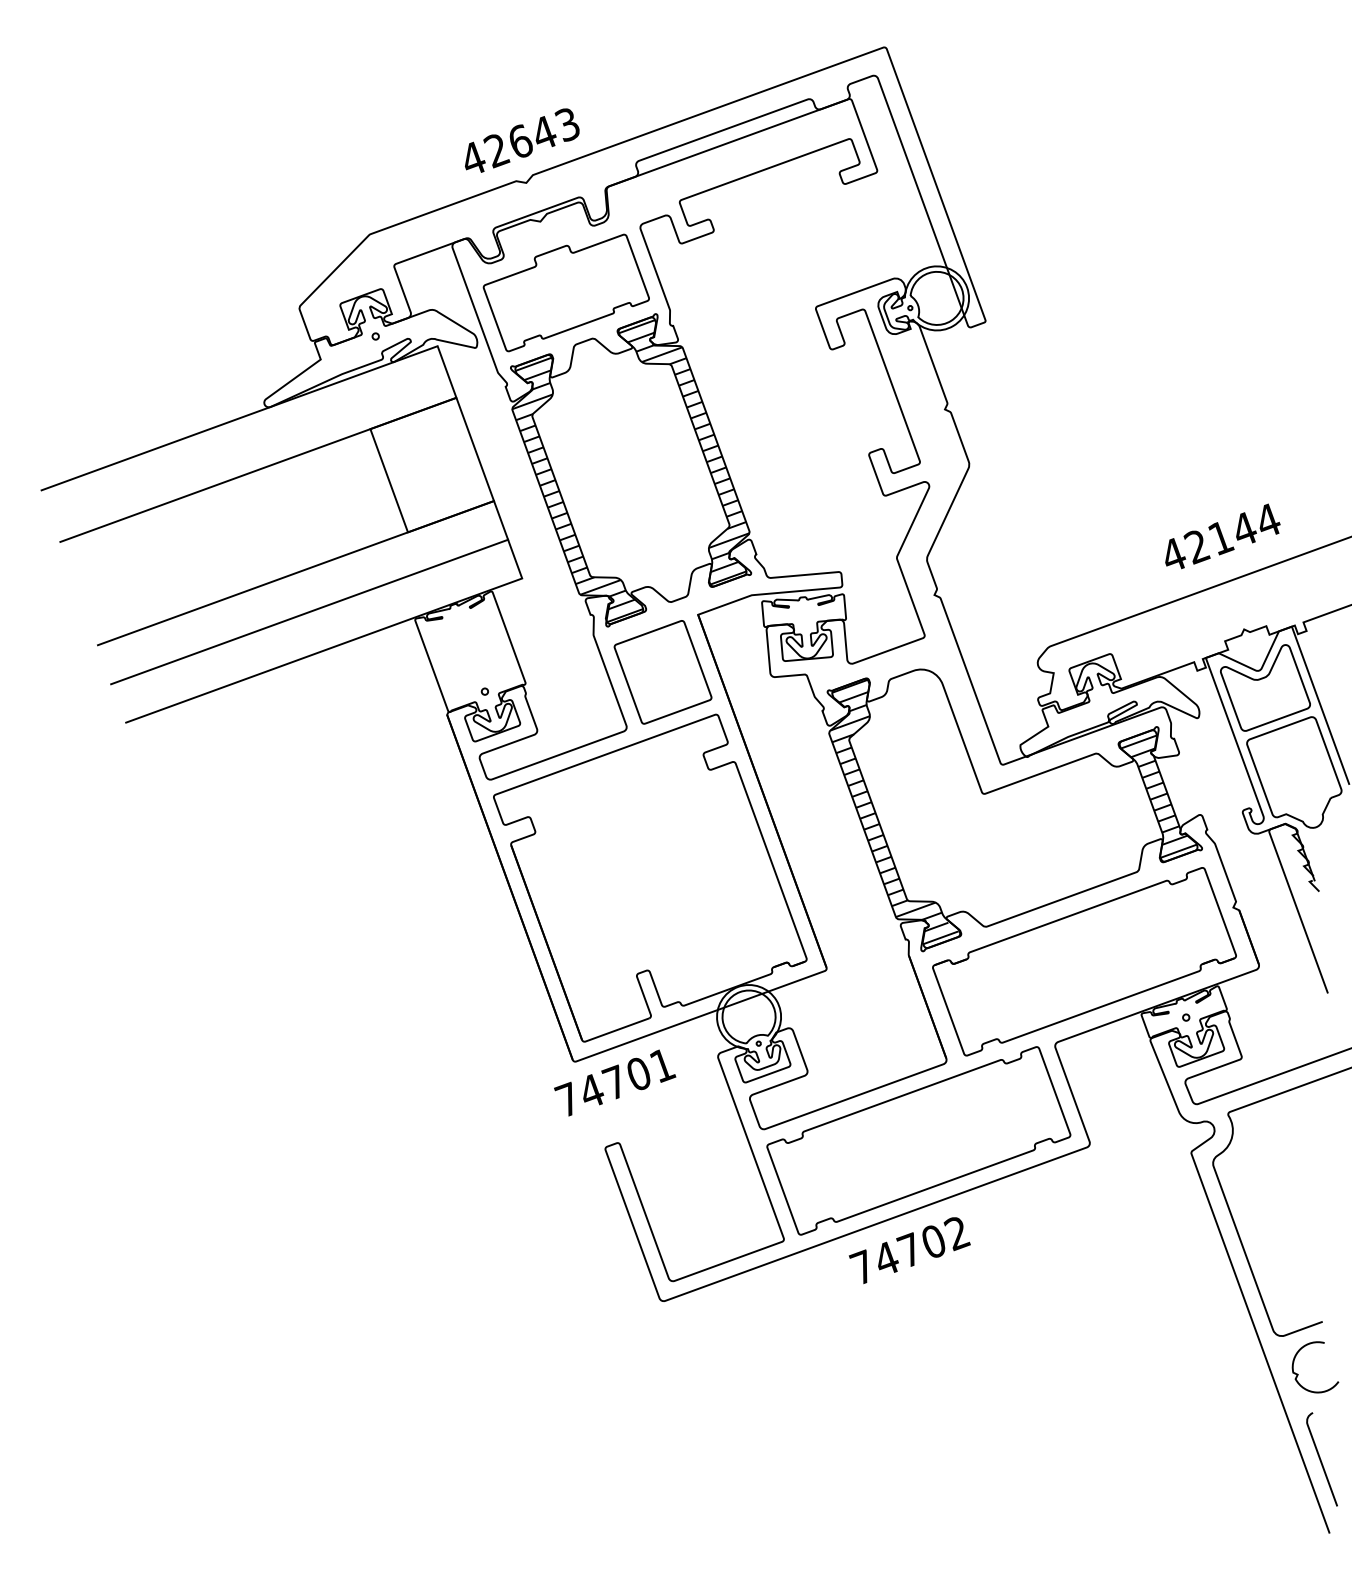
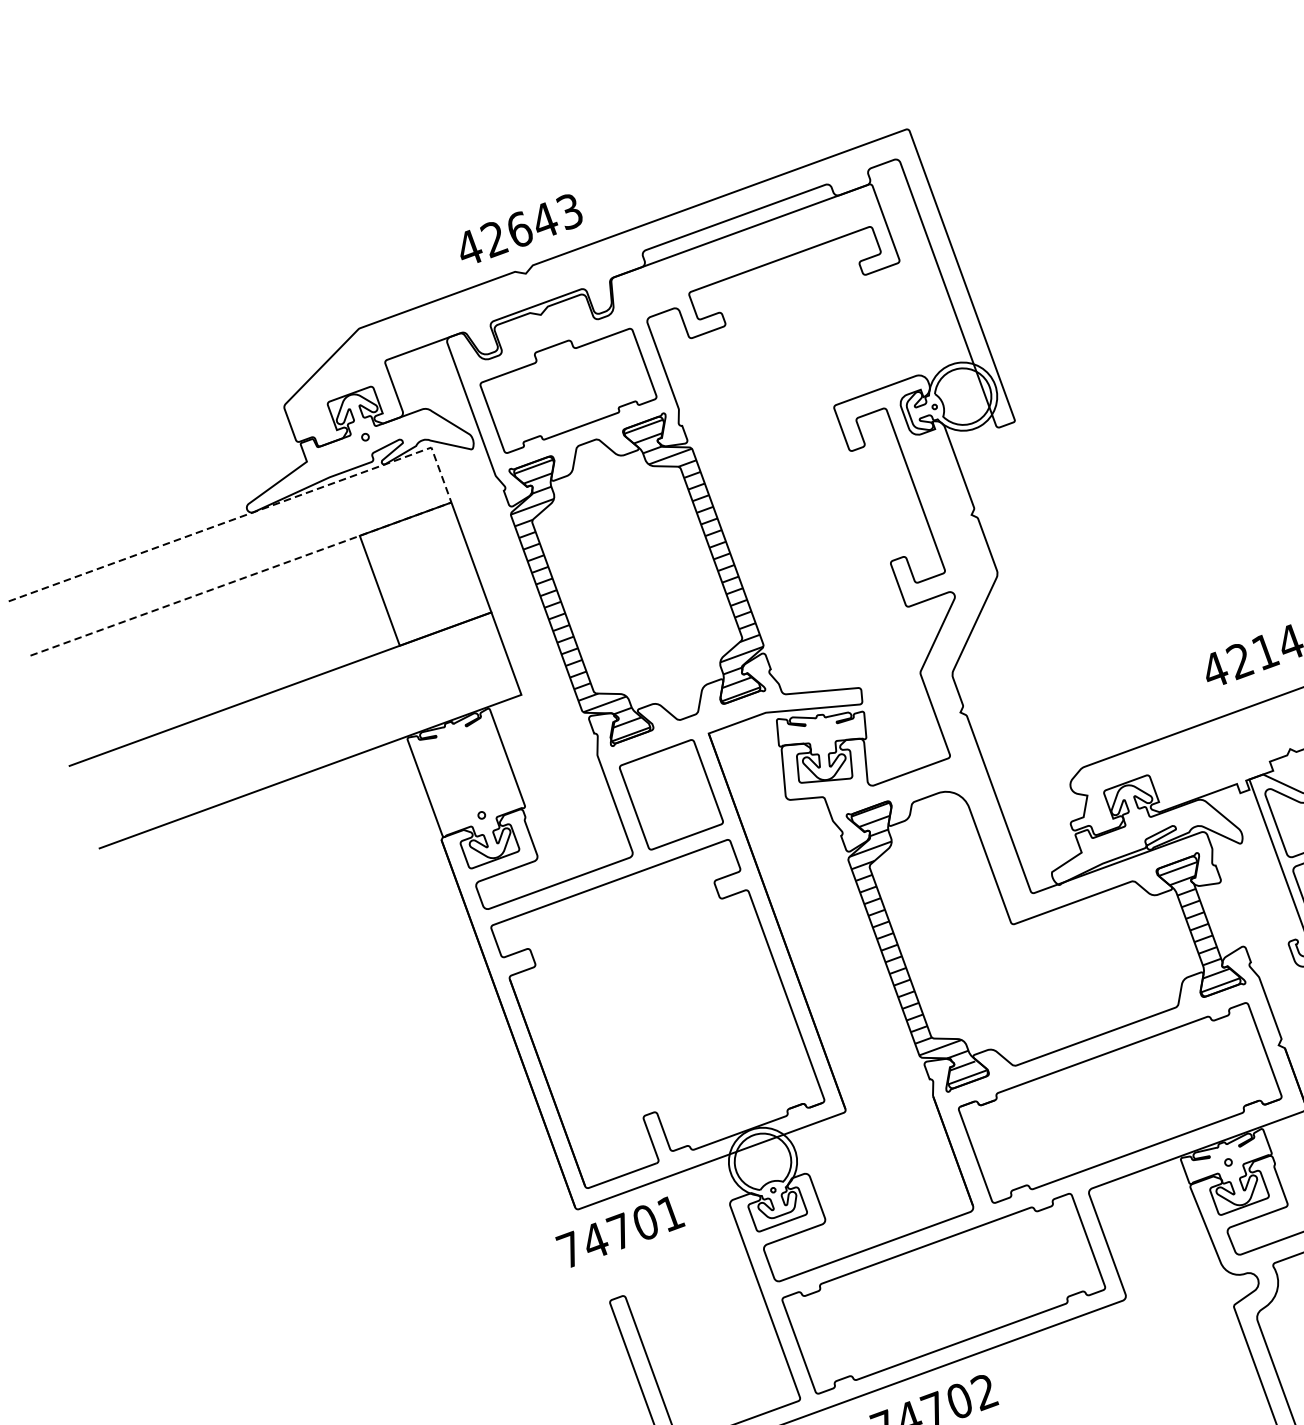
line: (447, 372) -> (441, 475), solid -> dashed
line: (309, 611) -> (294, 730), removed

